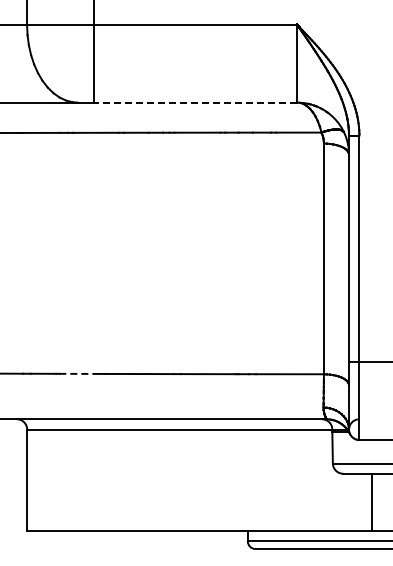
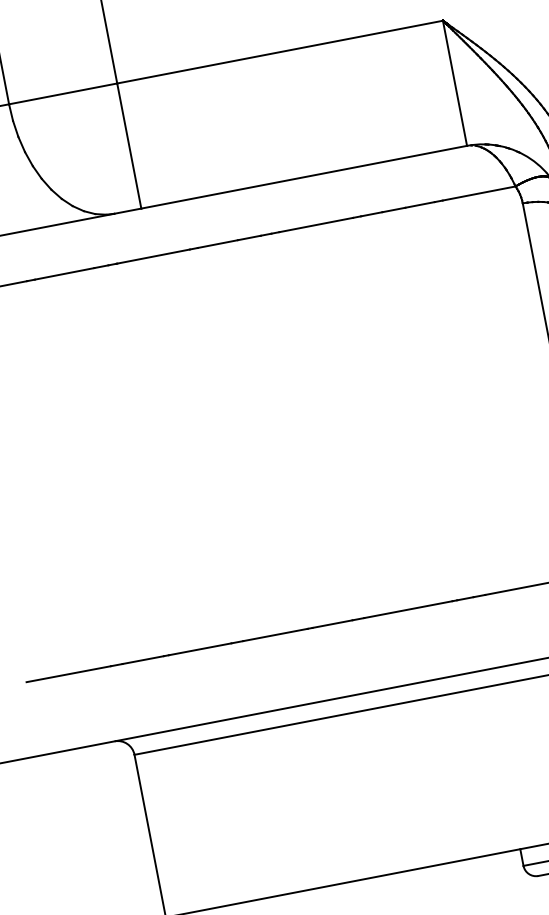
line: (195, 102) -> (303, 177), dashed -> solid
line: (79, 373) -> (201, 648), dashed -> solid

